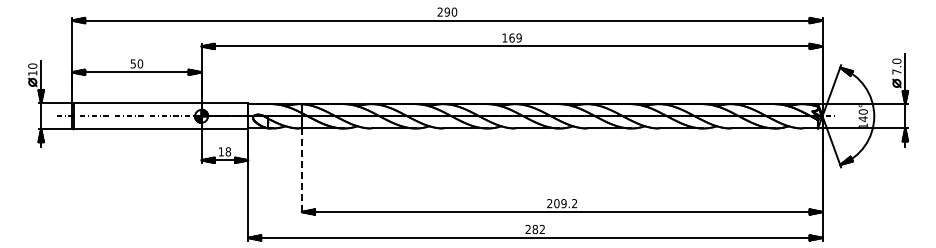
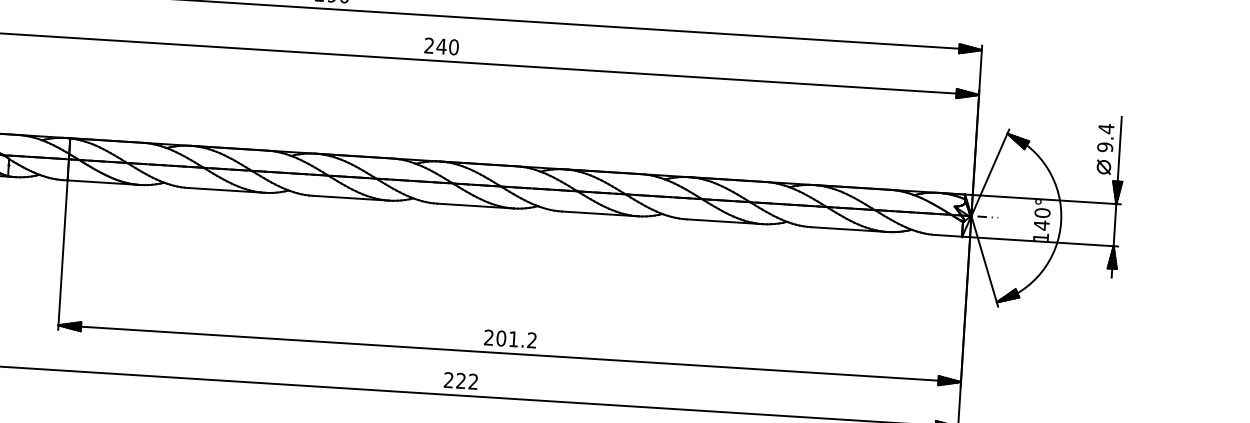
text: (511, 37) -> (440, 45), 169 -> 240
text: (896, 66) -> (1105, 137), 7.0 -> 9.4
line: (301, 172) -> (62, 256), dashed -> solid
text: (563, 203) -> (512, 339), 209.2 -> 201.2
text: (535, 229) -> (461, 381), 282 -> 222

